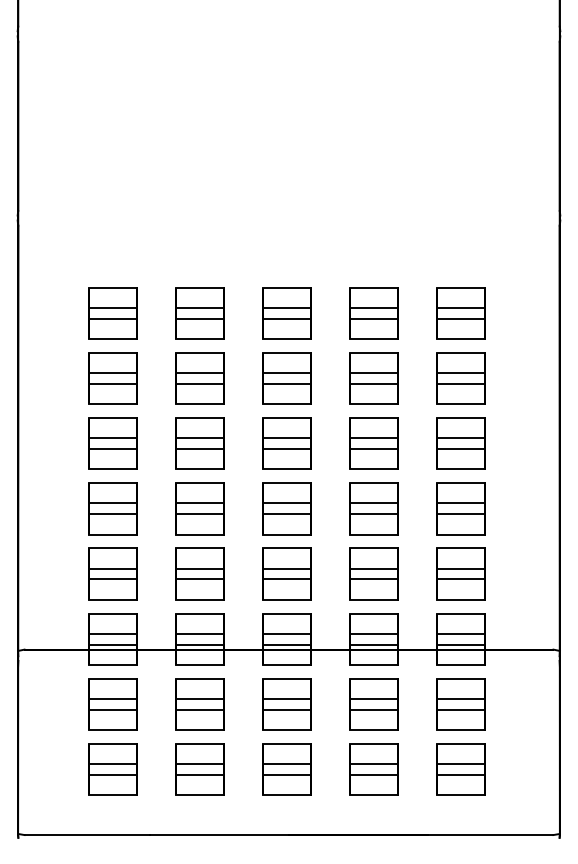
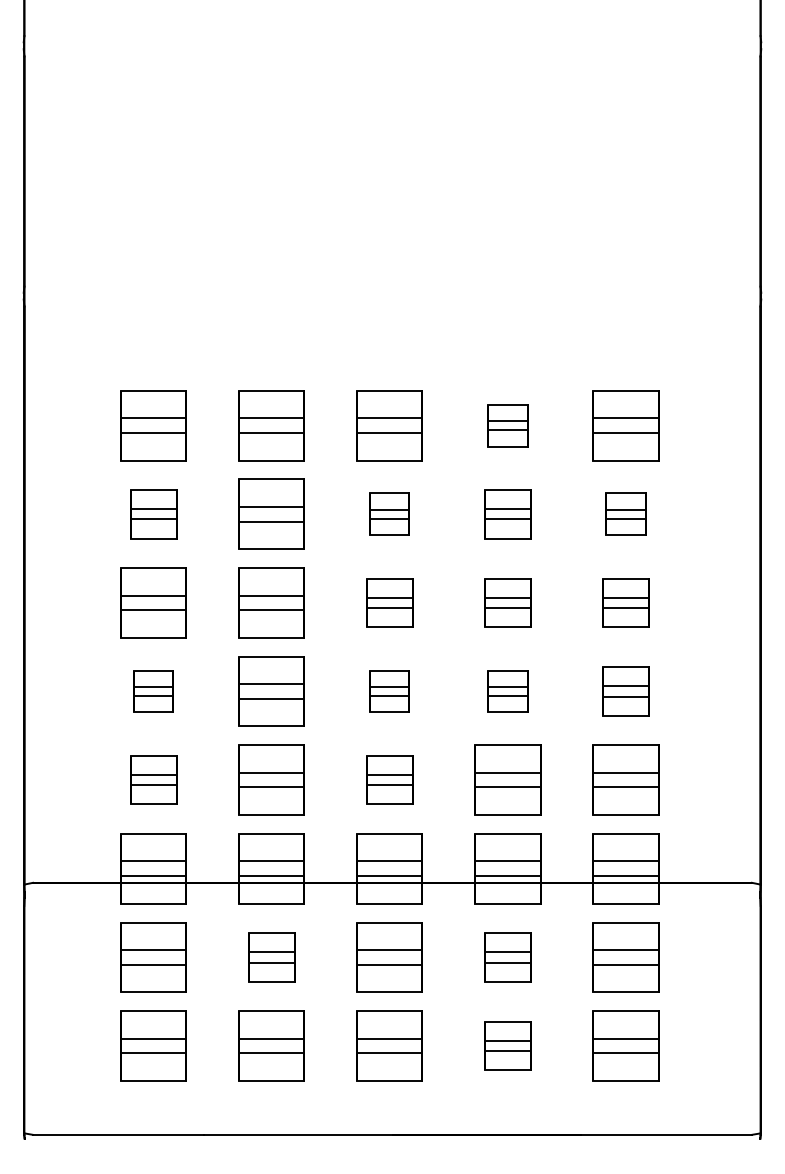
part: (373, 313) -> (507, 425), size x0.6
part: (113, 377) -> (153, 513), size x0.7
part: (286, 377) -> (389, 513), size x0.6
part: (373, 377) -> (507, 513), size x0.7
part: (460, 377) -> (625, 513), size x0.6
part: (286, 443) -> (389, 602), size x0.7
part: (373, 443) -> (507, 602), size x0.7
part: (460, 443) -> (625, 602), size x0.7
part: (113, 508) -> (153, 691), size x0.6
part: (286, 508) -> (389, 691), size x0.6
part: (373, 508) -> (507, 691), size x0.6
part: (460, 508) -> (625, 691), size x0.7
part: (113, 573) -> (153, 779), size x0.7
part: (286, 573) -> (389, 779), size x0.7
part: (199, 704) -> (271, 957), size x0.7
part: (373, 704) -> (507, 957), size x0.7
part: (373, 769) -> (507, 1045), size x0.7

